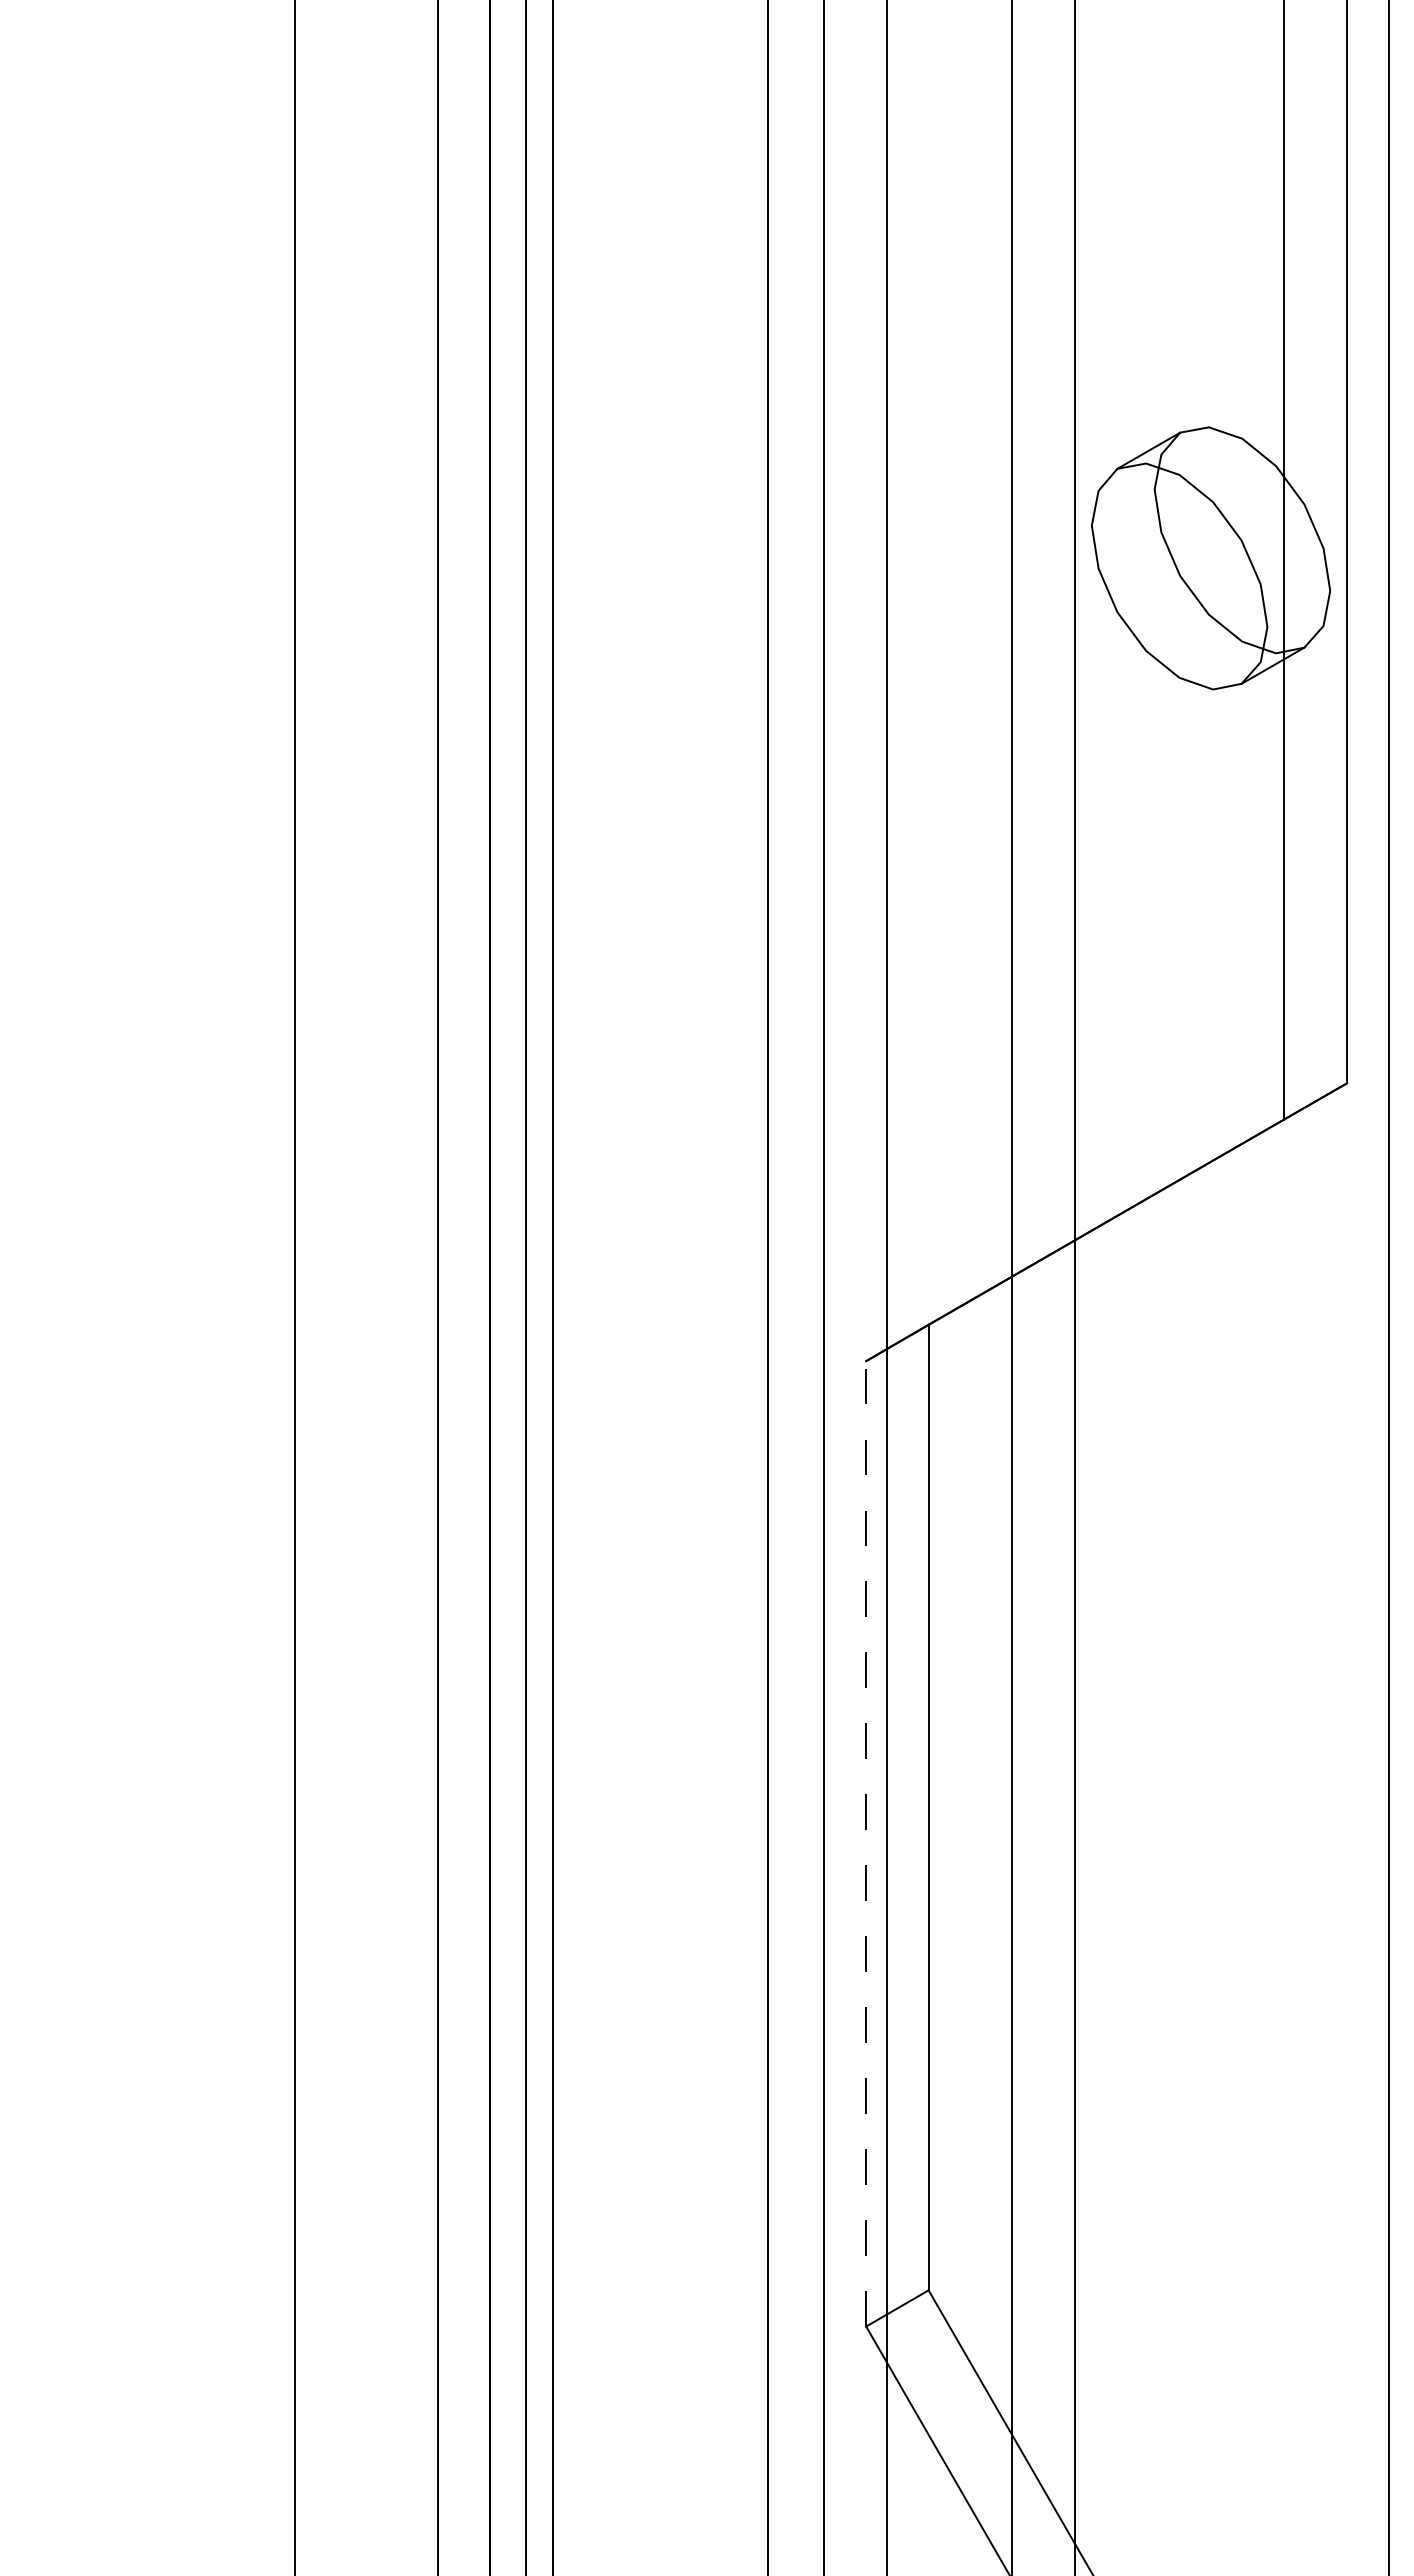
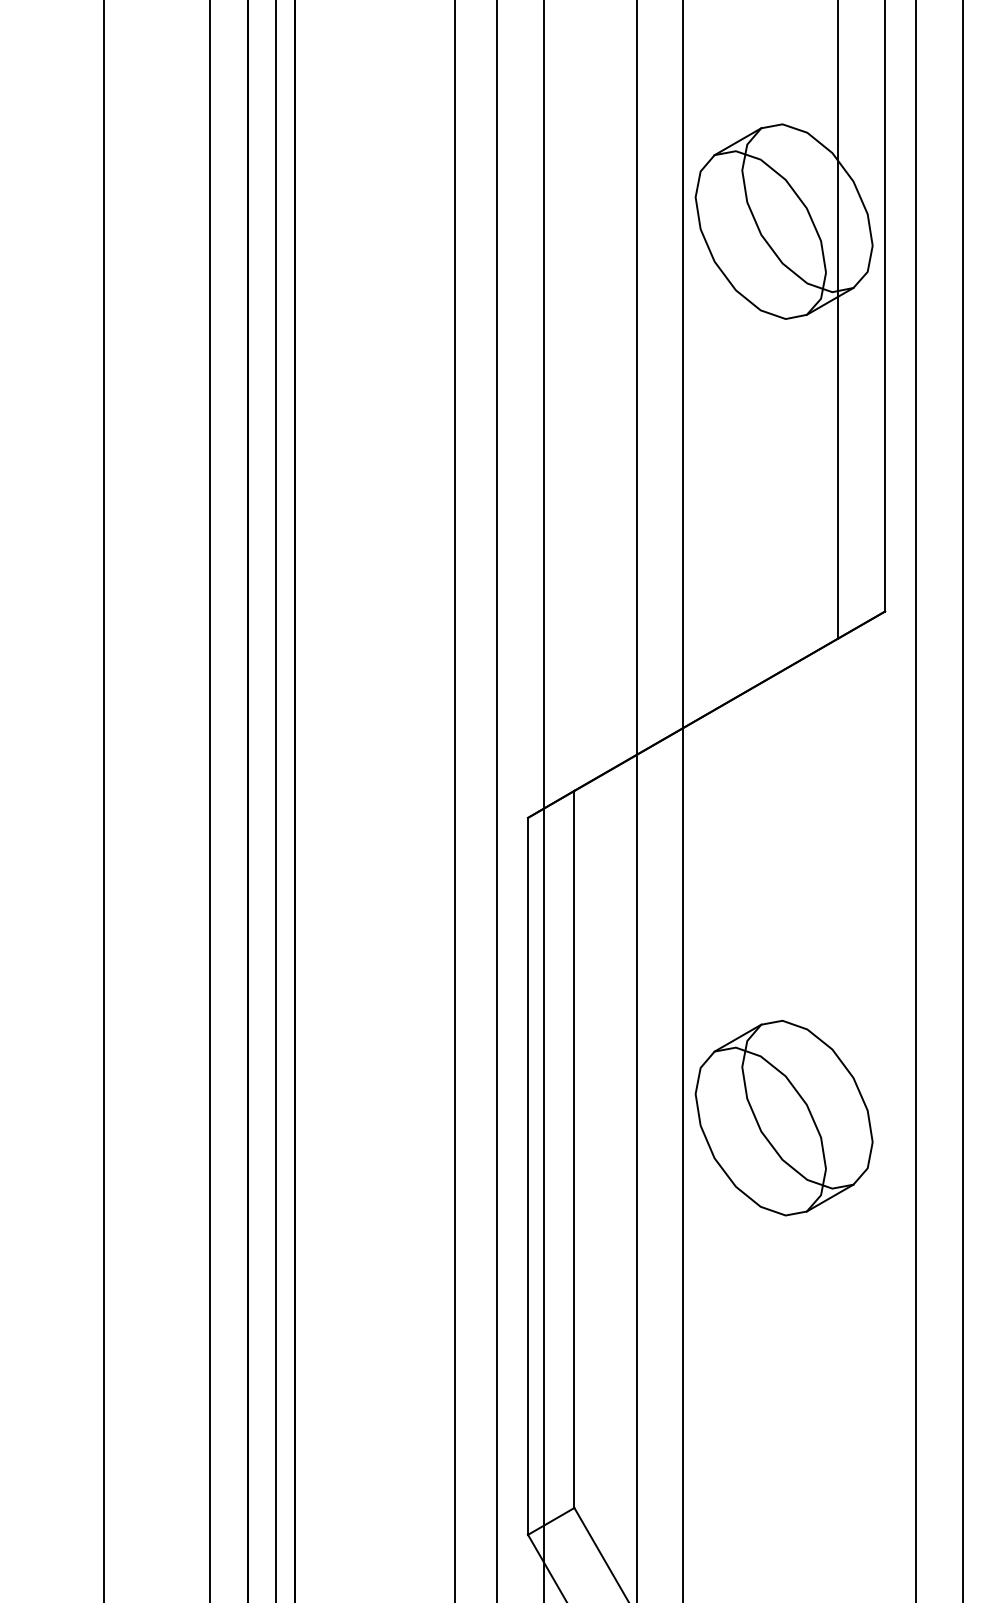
part: (1211, 1765) -> (784, 1118), added
line: (866, 1843) -> (528, 1176), dashed -> solid

